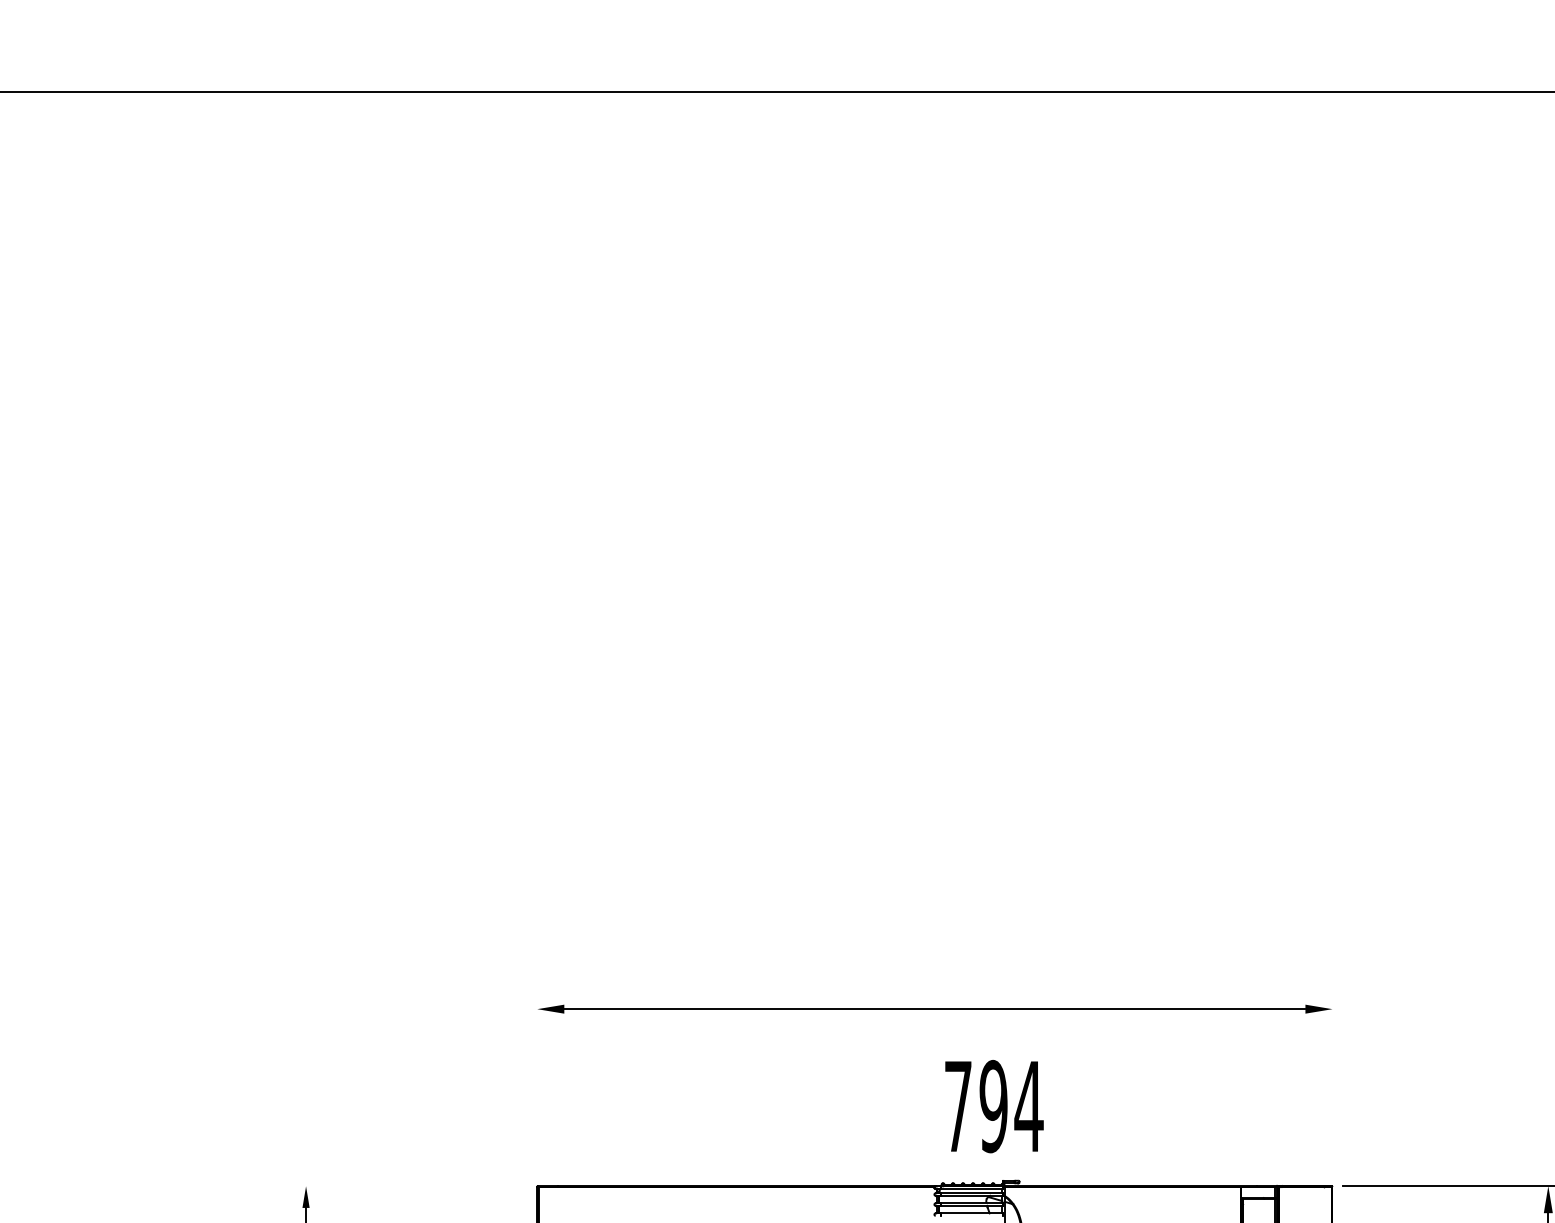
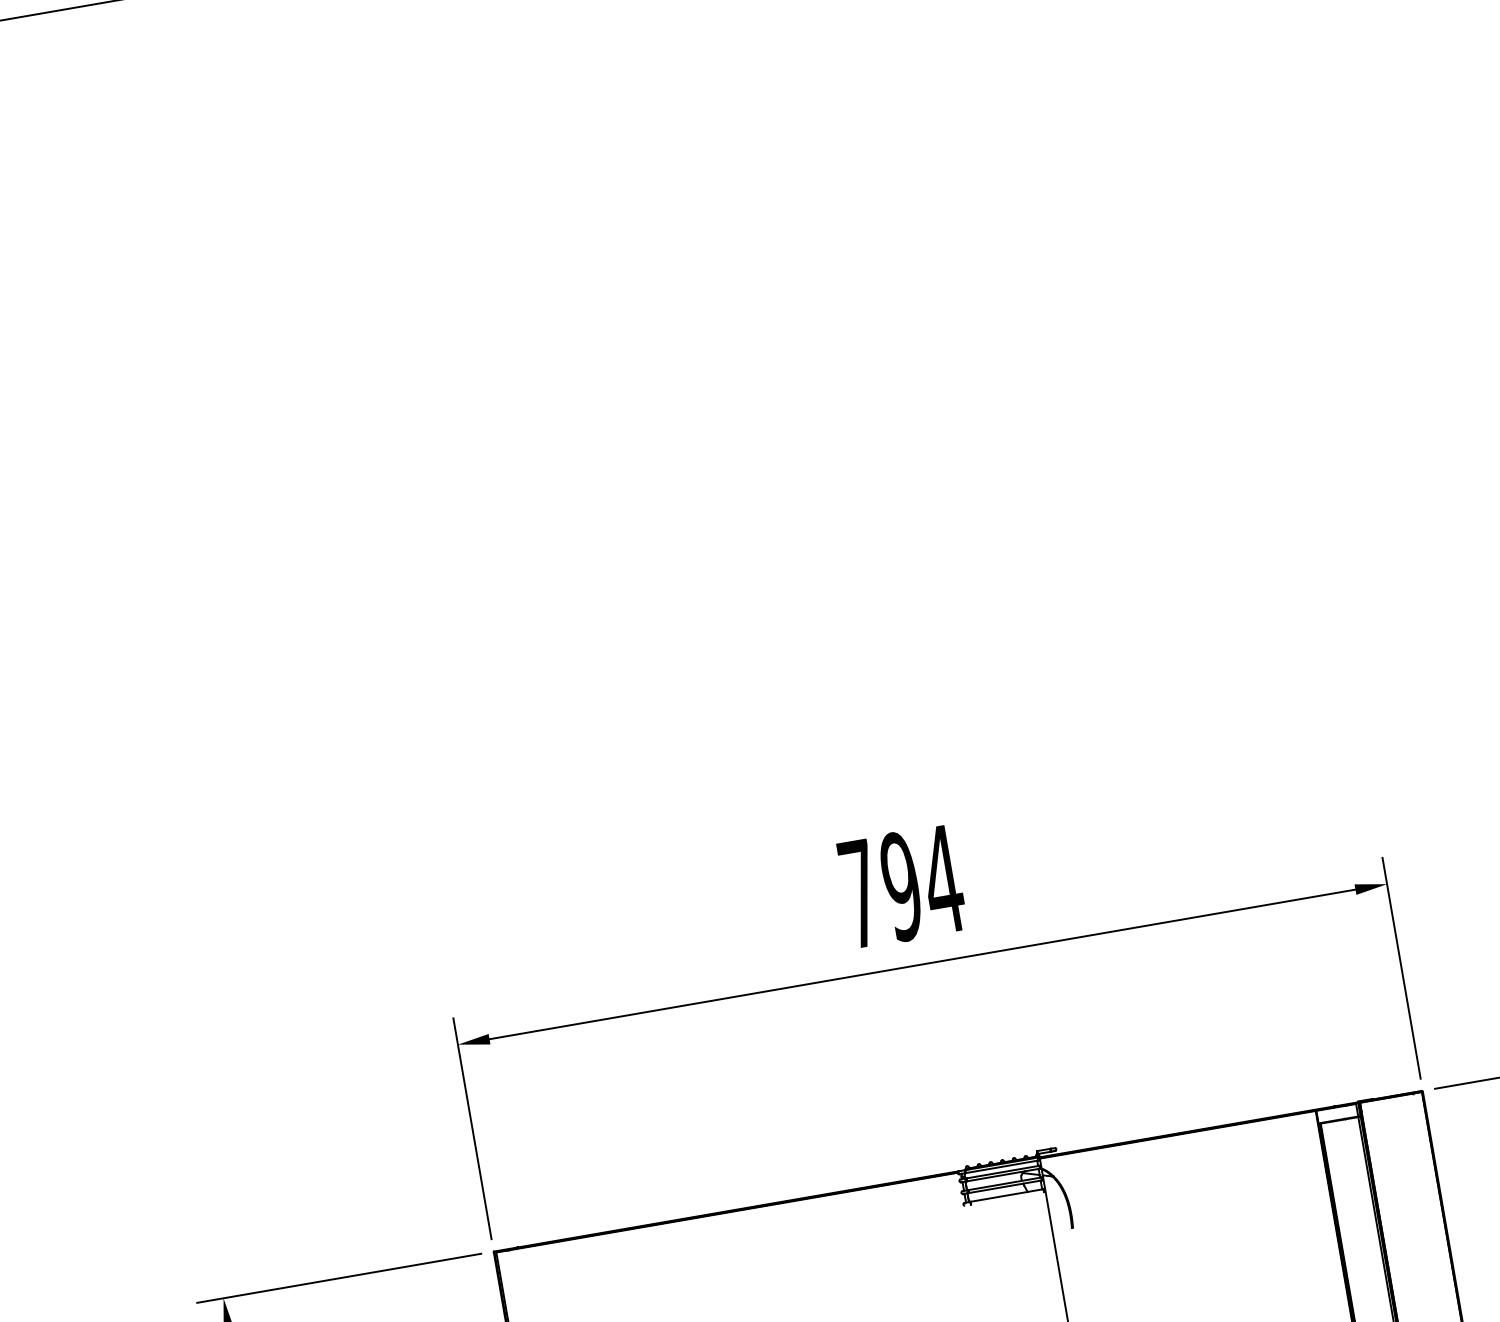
line: (537, 1080) -> (472, 1127), added
line: (1332, 1080) -> (1401, 967), added
text: (994, 1106) -> (902, 886), moved
line: (404, 1186) -> (338, 1278), added

